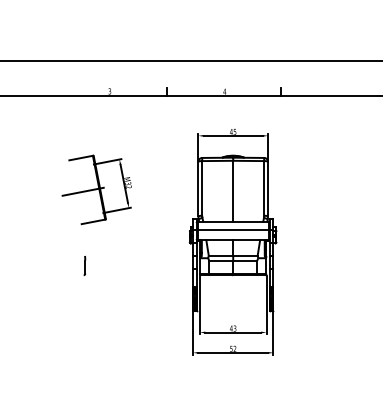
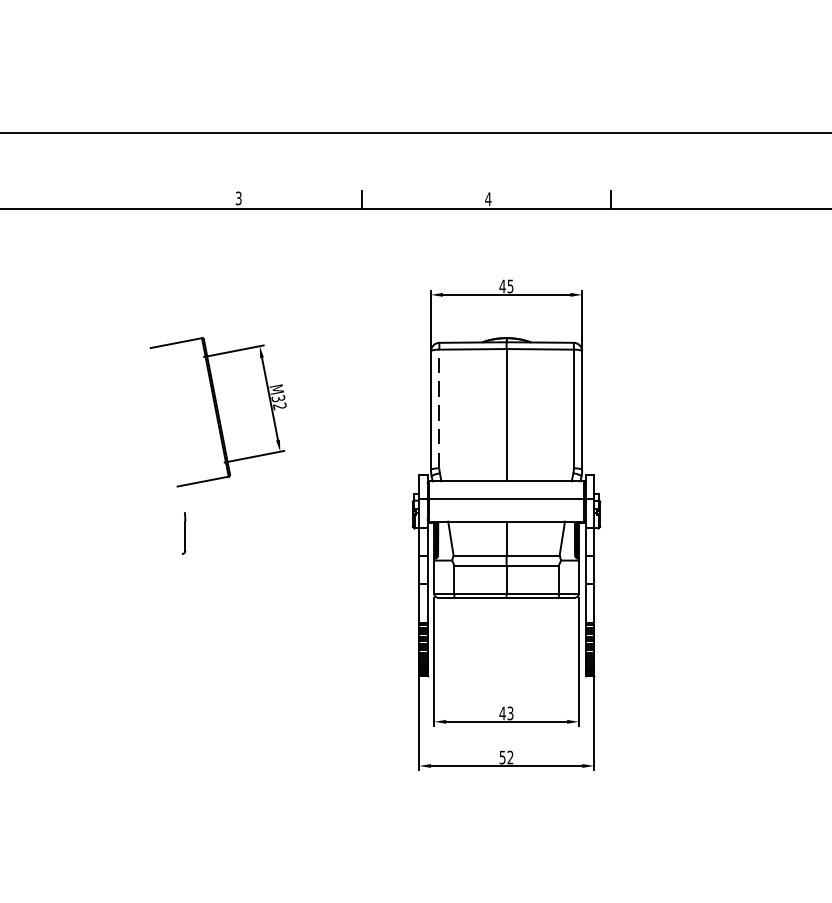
line: (202, 187) -> (439, 406), solid -> dashed
line: (82, 191) -> (179, 415), removed
line: (84, 265) -> (183, 532), moved

